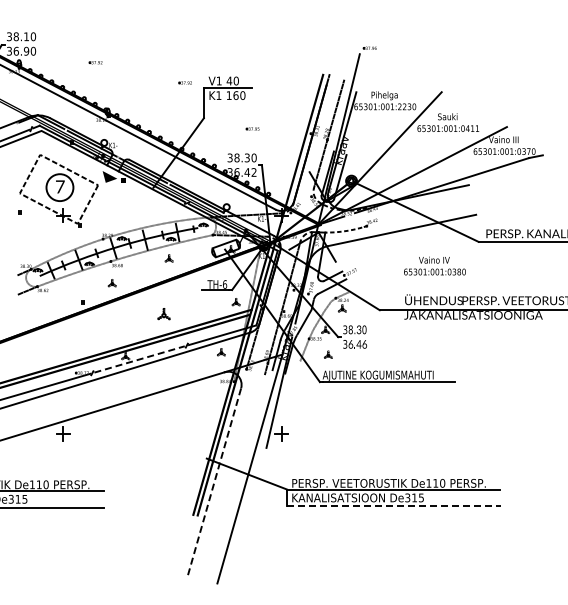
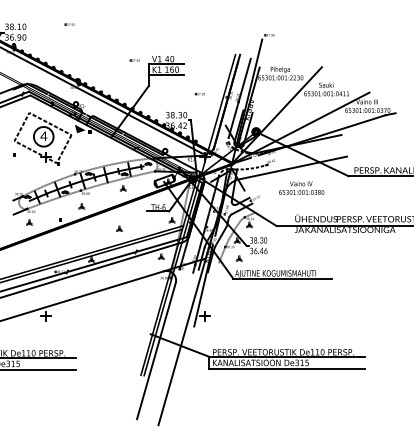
part: (95, 62) -> (69, 24), moved
line: (227, 103) -> (165, 75), added
part: (252, 128) -> (200, 93), moved
text: (59, 186) -> (43, 135), 7 -> 4
text: (434, 265) -> (301, 187), moved
part: (40, 305) -> (29, 222), added
part: (163, 313) -> (119, 228), size x0.62
line: (140, 359) -> (102, 262), dashed -> solid
line: (214, 481) -> (156, 350), dashed -> solid
line: (393, 506) -> (286, 369), dashed -> solid

